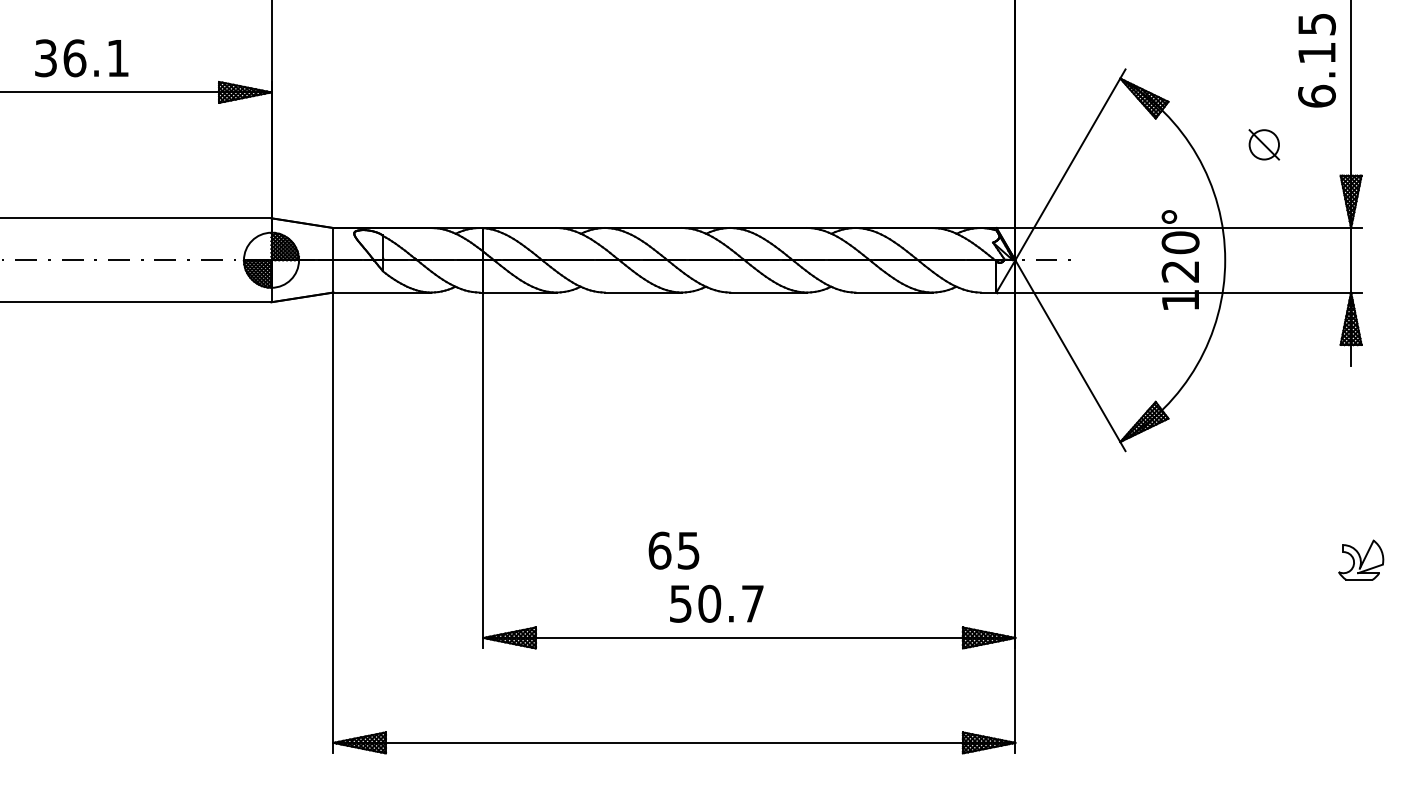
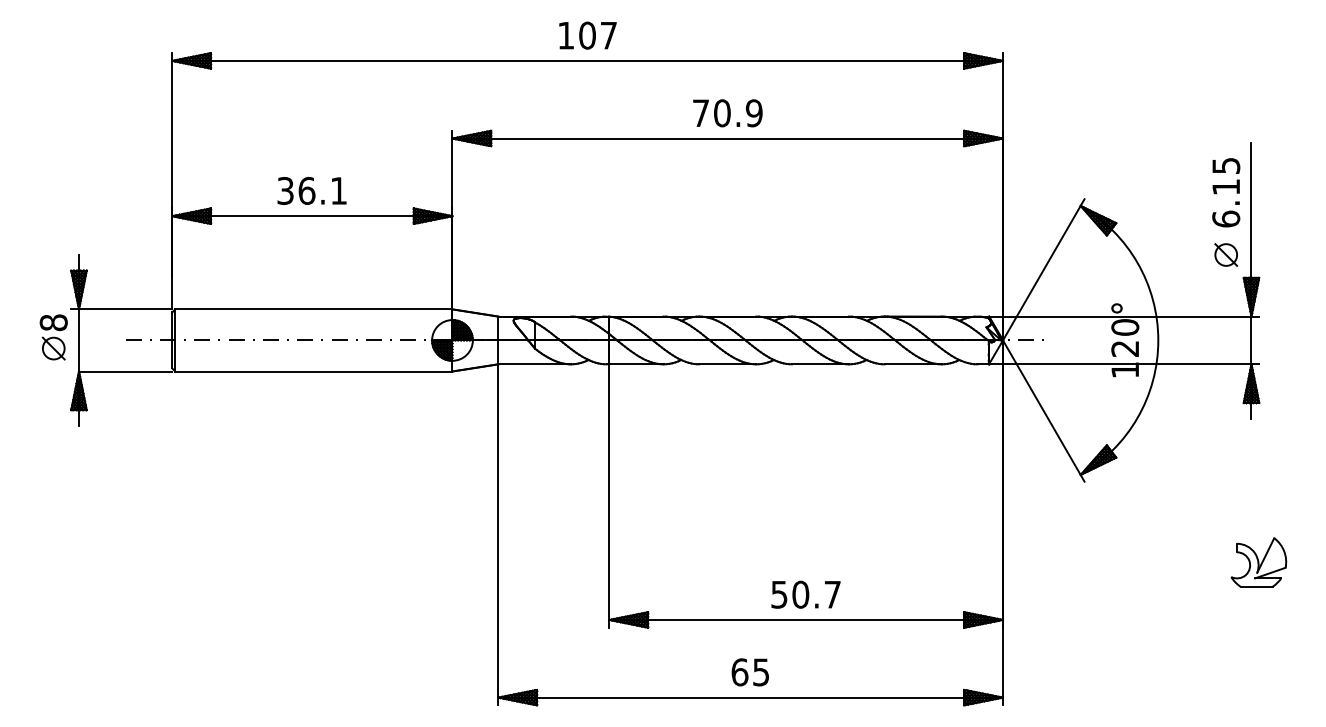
part: (1264, 144) -> (1226, 254), moved
text: (672, 550) -> (749, 672), moved
part: (1360, 560) -> (1258, 562), size x1.67
text: (716, 603) -> (805, 594), moved

